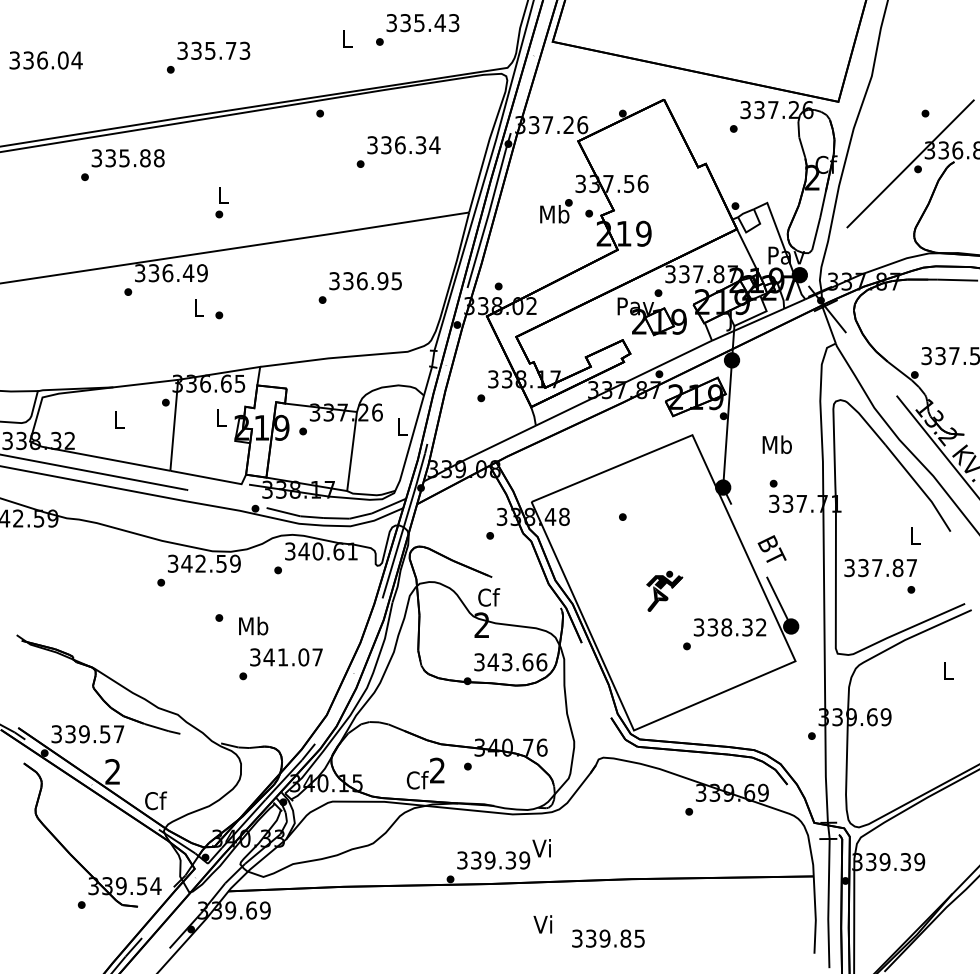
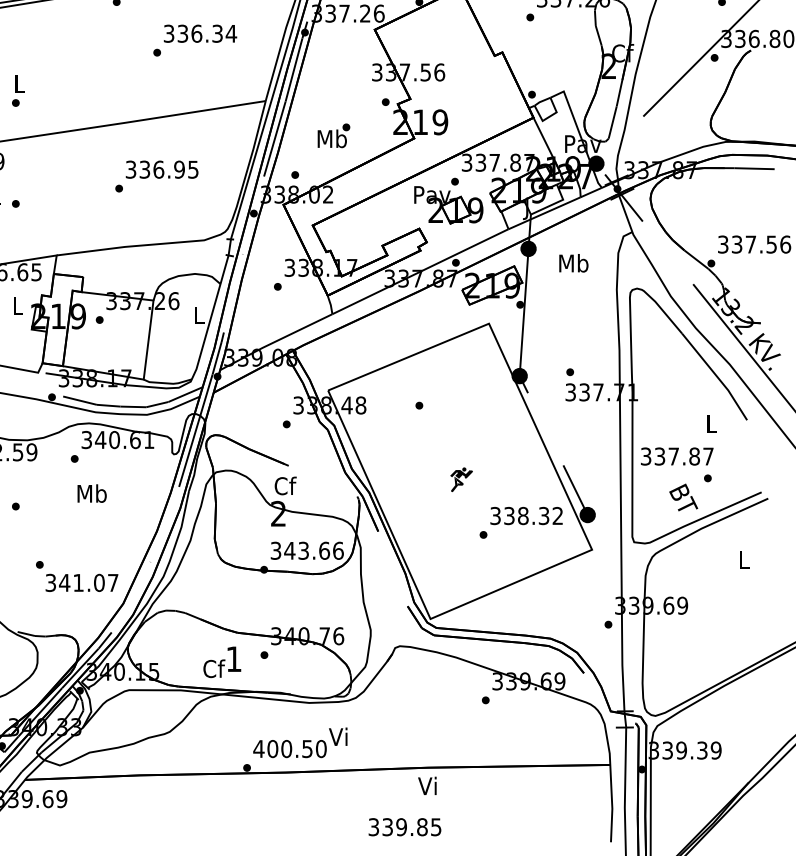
text: (556, 211) -> (334, 136), moved
text: (776, 444) -> (573, 263), moved
text: (771, 548) -> (683, 497), moved
part: (664, 590) -> (461, 479), size x0.6
text: (253, 625) -> (92, 493), moved
text: (286, 657) -> (82, 583), moved
text: (437, 770) -> (234, 659), 2 -> 1
text: (493, 860) -> (290, 749), 339.39 -> 400.50
text: (542, 924) -> (427, 786), moved

